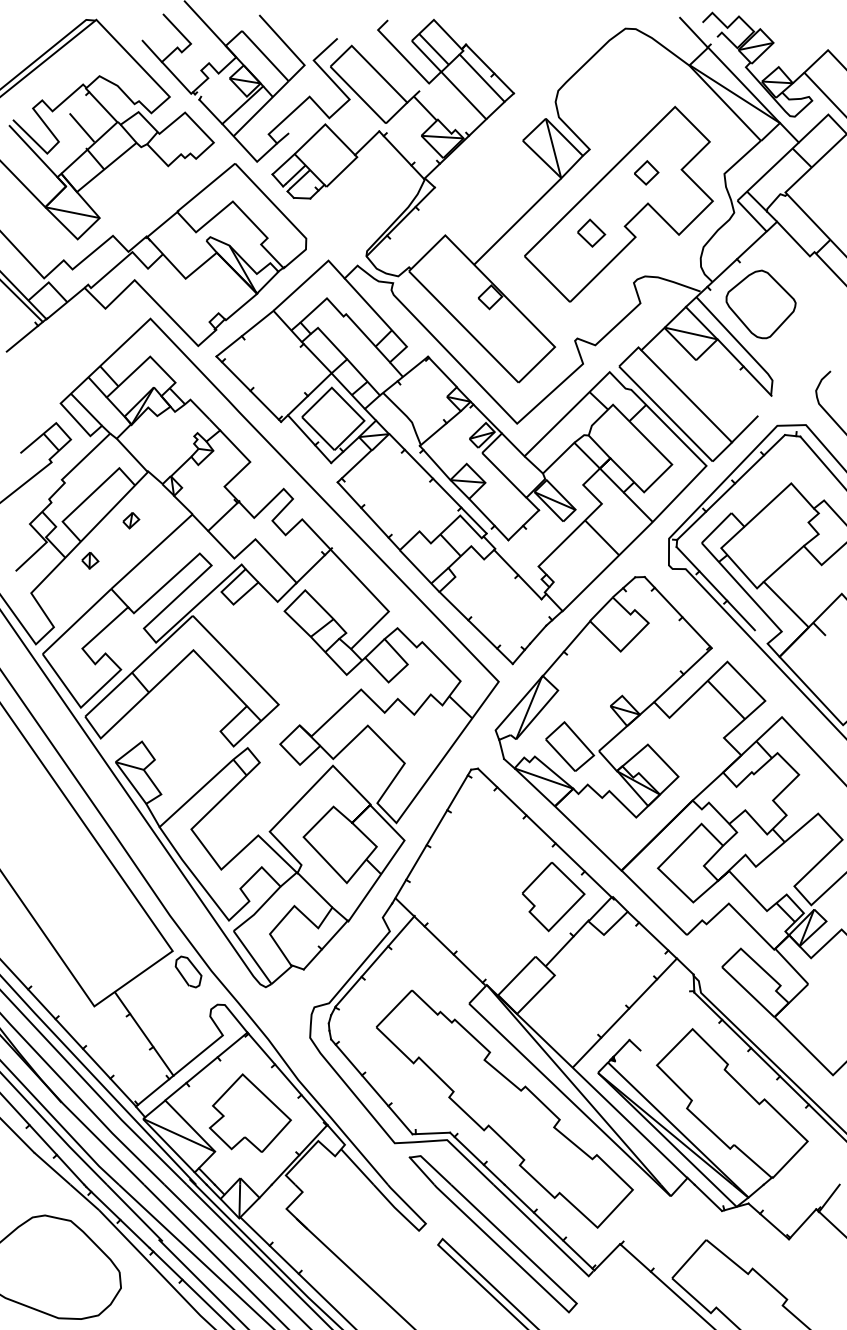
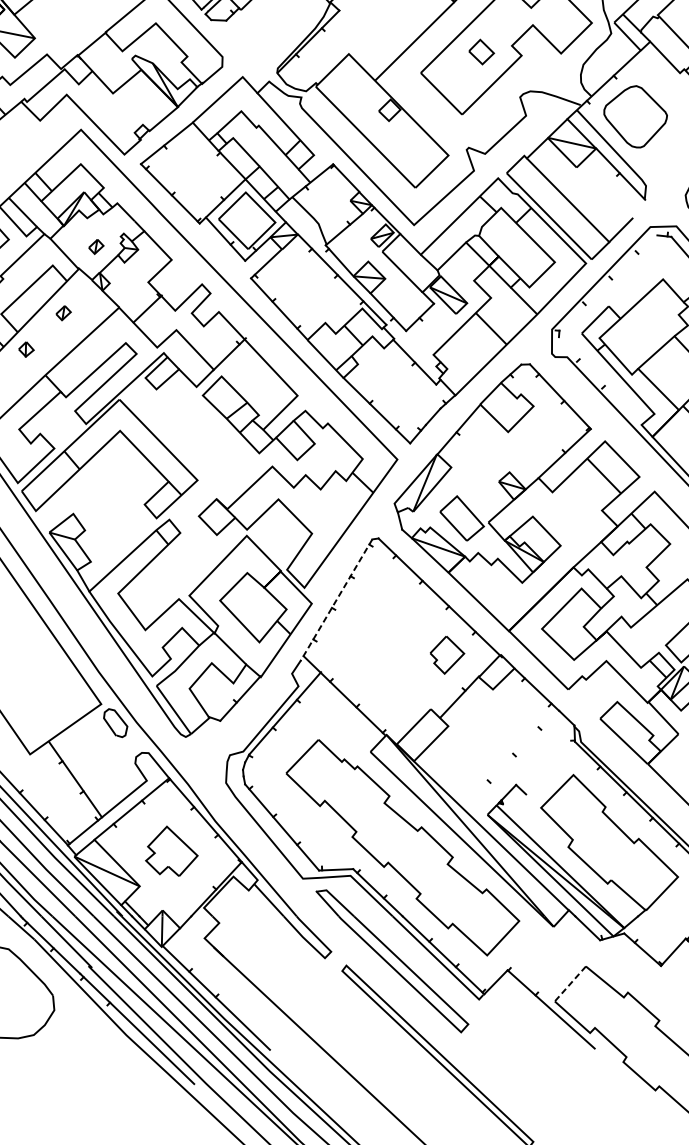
part: (167, 447) -> (96, 246), added
line: (730, 487) -> (607, 283), removed
line: (715, 588) -> (594, 374), removed
line: (431, 836) -> (336, 600), solid -> dashed
part: (553, 897) -> (447, 655), size x0.6
line: (624, 1012) -> (511, 759), removed
part: (250, 1112) -> (171, 850), size x0.7
line: (689, 1259) -> (570, 984), solid -> dashed

